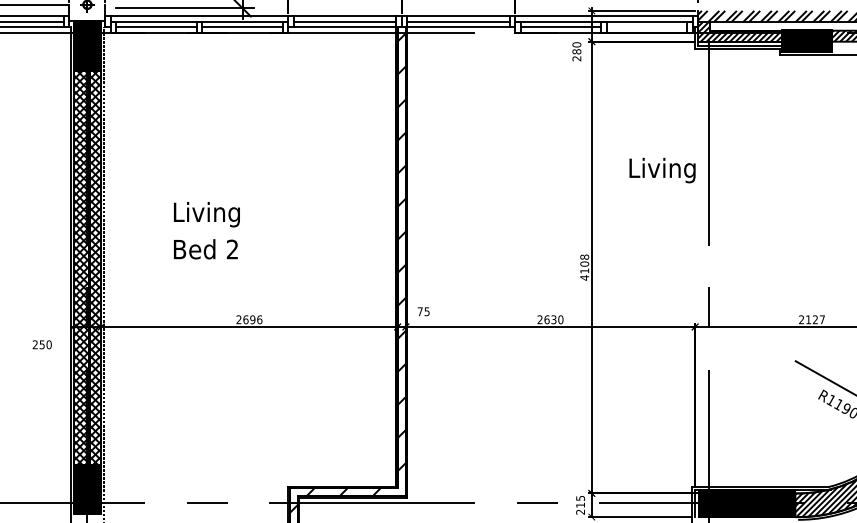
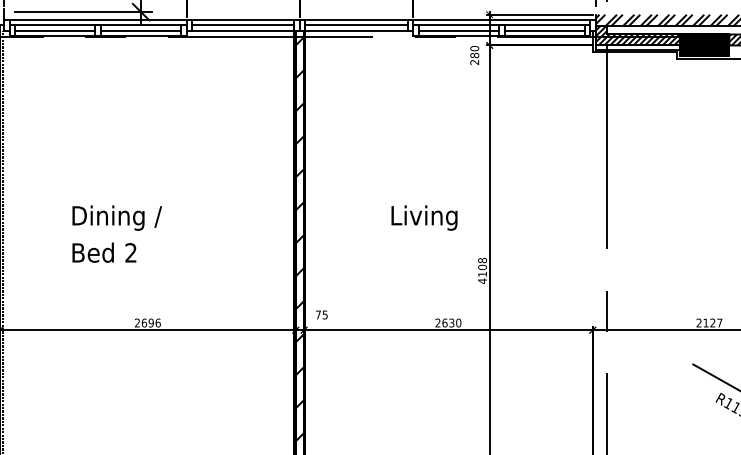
line: (646, 27) -> (544, 31), added
text: (662, 170) -> (424, 217), moved
text: (219, 214) -> (118, 217), Living -> Dining /

